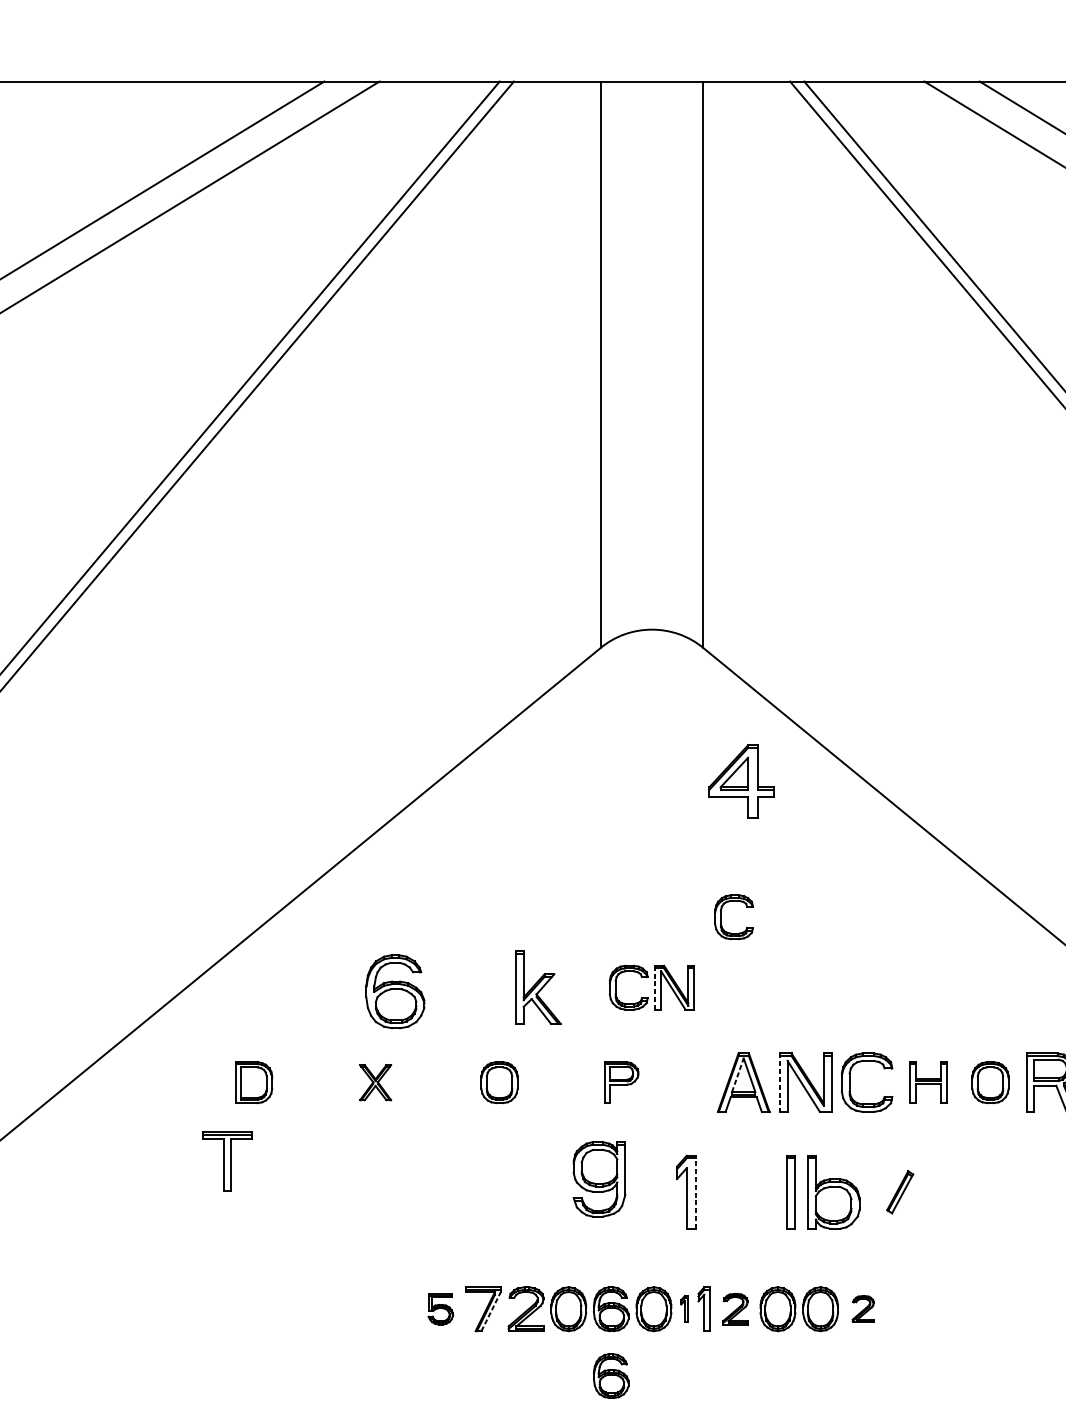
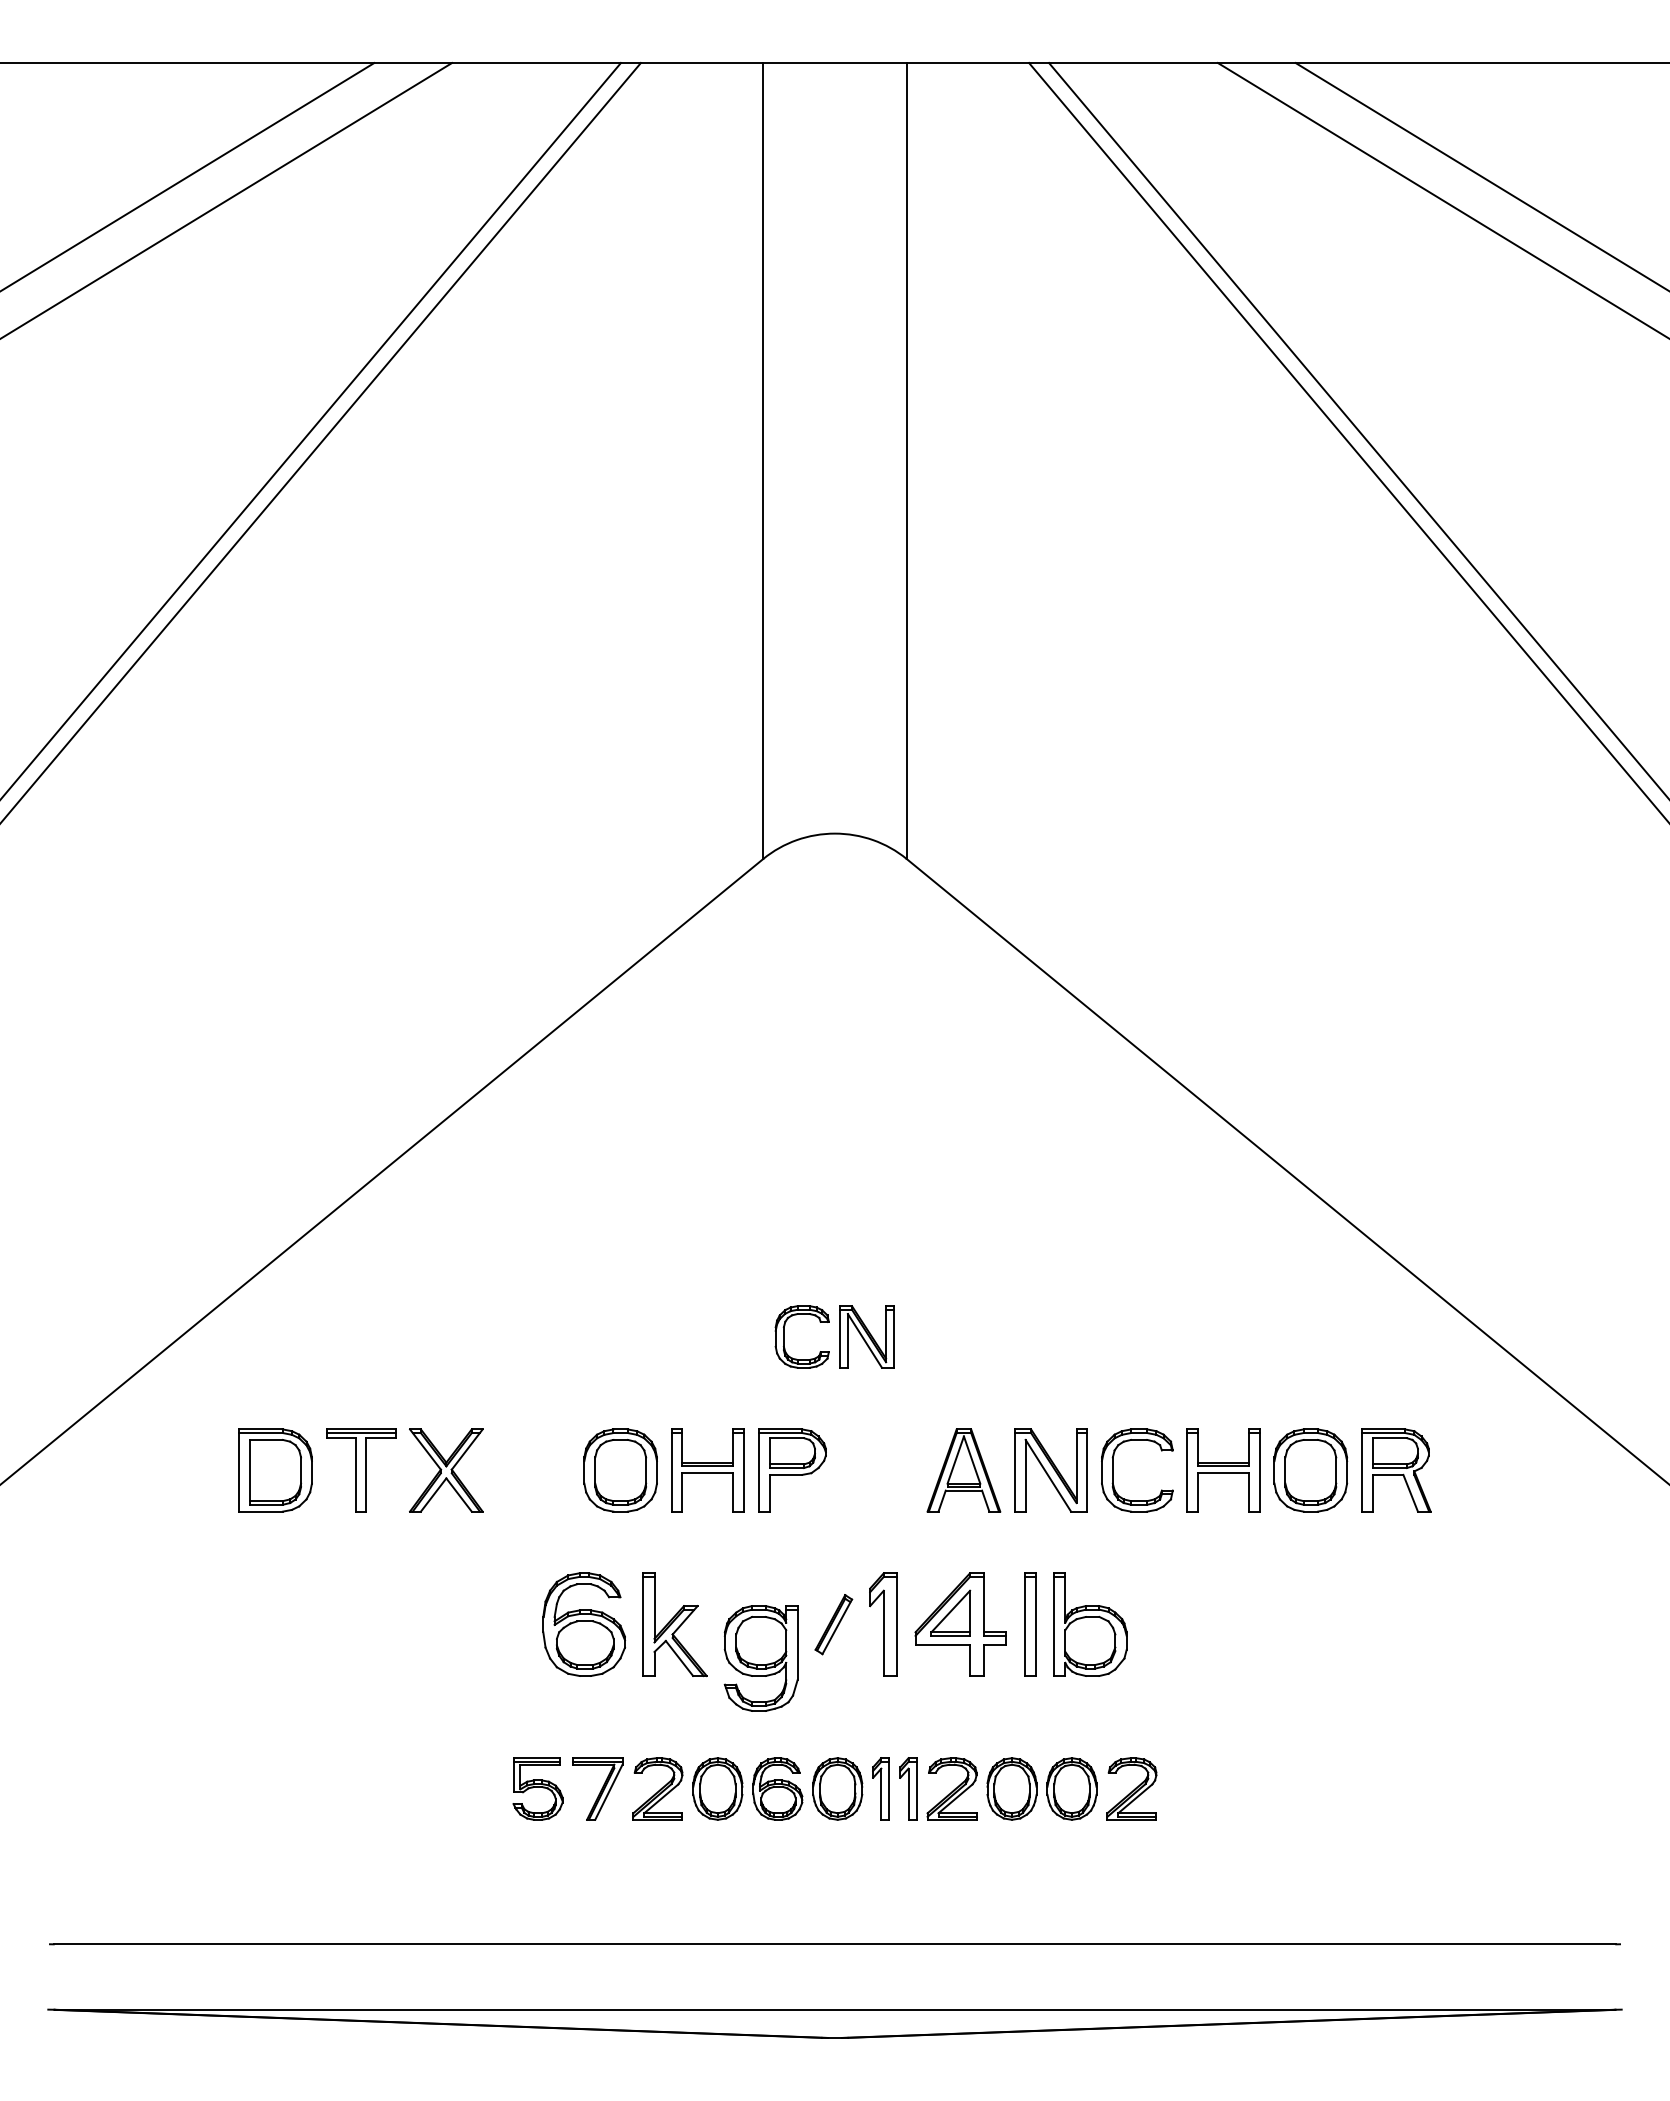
part: (741, 781) -> (960, 1624), moved
part: (721, 916) -> (932, 1237), removed
part: (537, 987) -> (674, 1624), moved
line: (655, 987) -> (839, 1336), dashed -> solid
part: (394, 991) -> (583, 1624), moved
line: (737, 1075) -> (955, 1460), dashed -> solid
part: (254, 1082) -> (275, 1470), size x1.43
part: (375, 1082) -> (446, 1470), size x1.67
part: (499, 1082) -> (620, 1470), size x1.43
part: (561, 1082) -> (707, 1470), added
part: (621, 1082) -> (792, 1470), size x1.43
part: (928, 1082) -> (1223, 1470), size x1.43
part: (990, 1082) -> (1310, 1470), size x1.43
line: (779, 1083) -> (1014, 1471), dashed -> solid
part: (227, 1161) -> (361, 1470), moved
part: (599, 1179) -> (760, 1658), moved
line: (696, 1192) -> (897, 1624), dashed -> solid
part: (899, 1192) -> (833, 1624), moved
part: (440, 1308) -> (537, 1788), size x1.43
part: (684, 1308) -> (880, 1788), size x1.67
part: (734, 1308) -> (951, 1788), size x1.43
part: (862, 1308) -> (1131, 1788), size x1.67
line: (490, 1311) -> (608, 1792), dashed -> solid
part: (611, 1375) -> (777, 1882), removed

